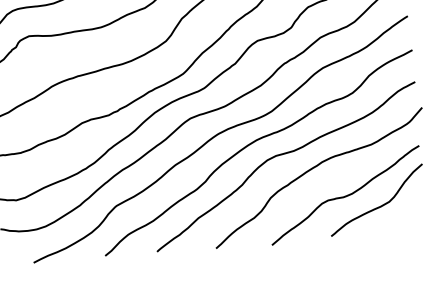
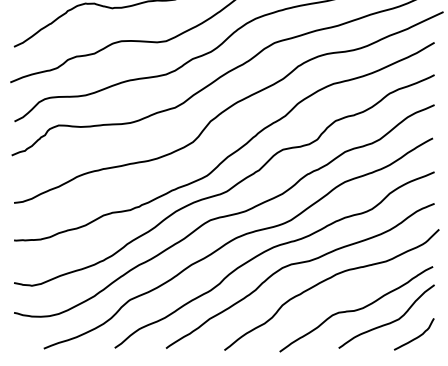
curve: (407, 218) -> (415, 337), added

